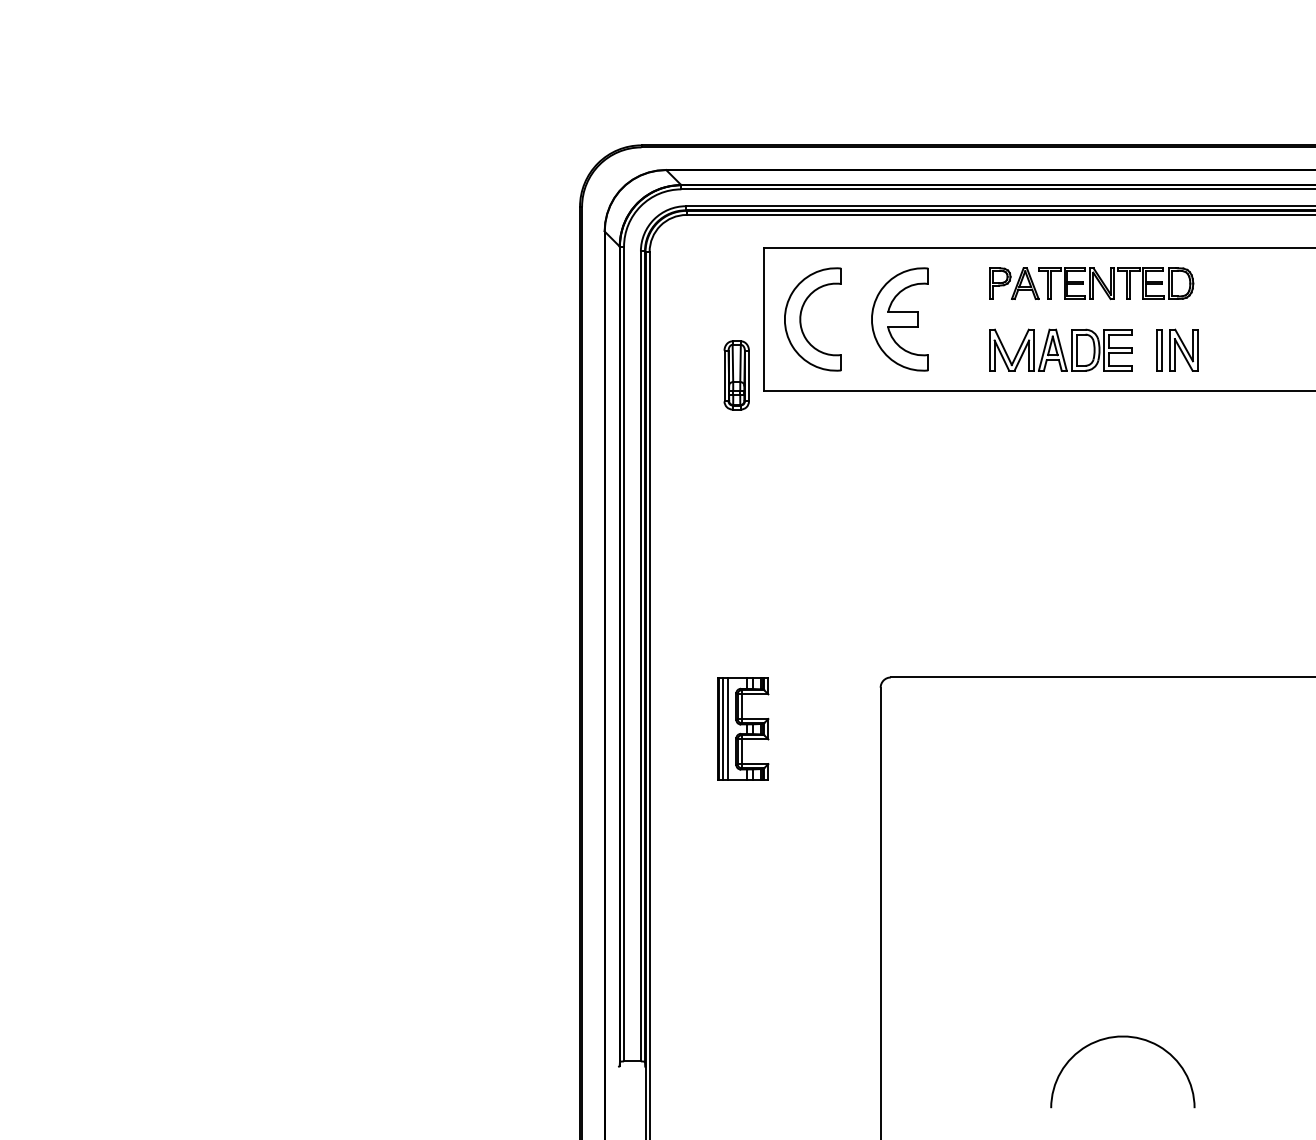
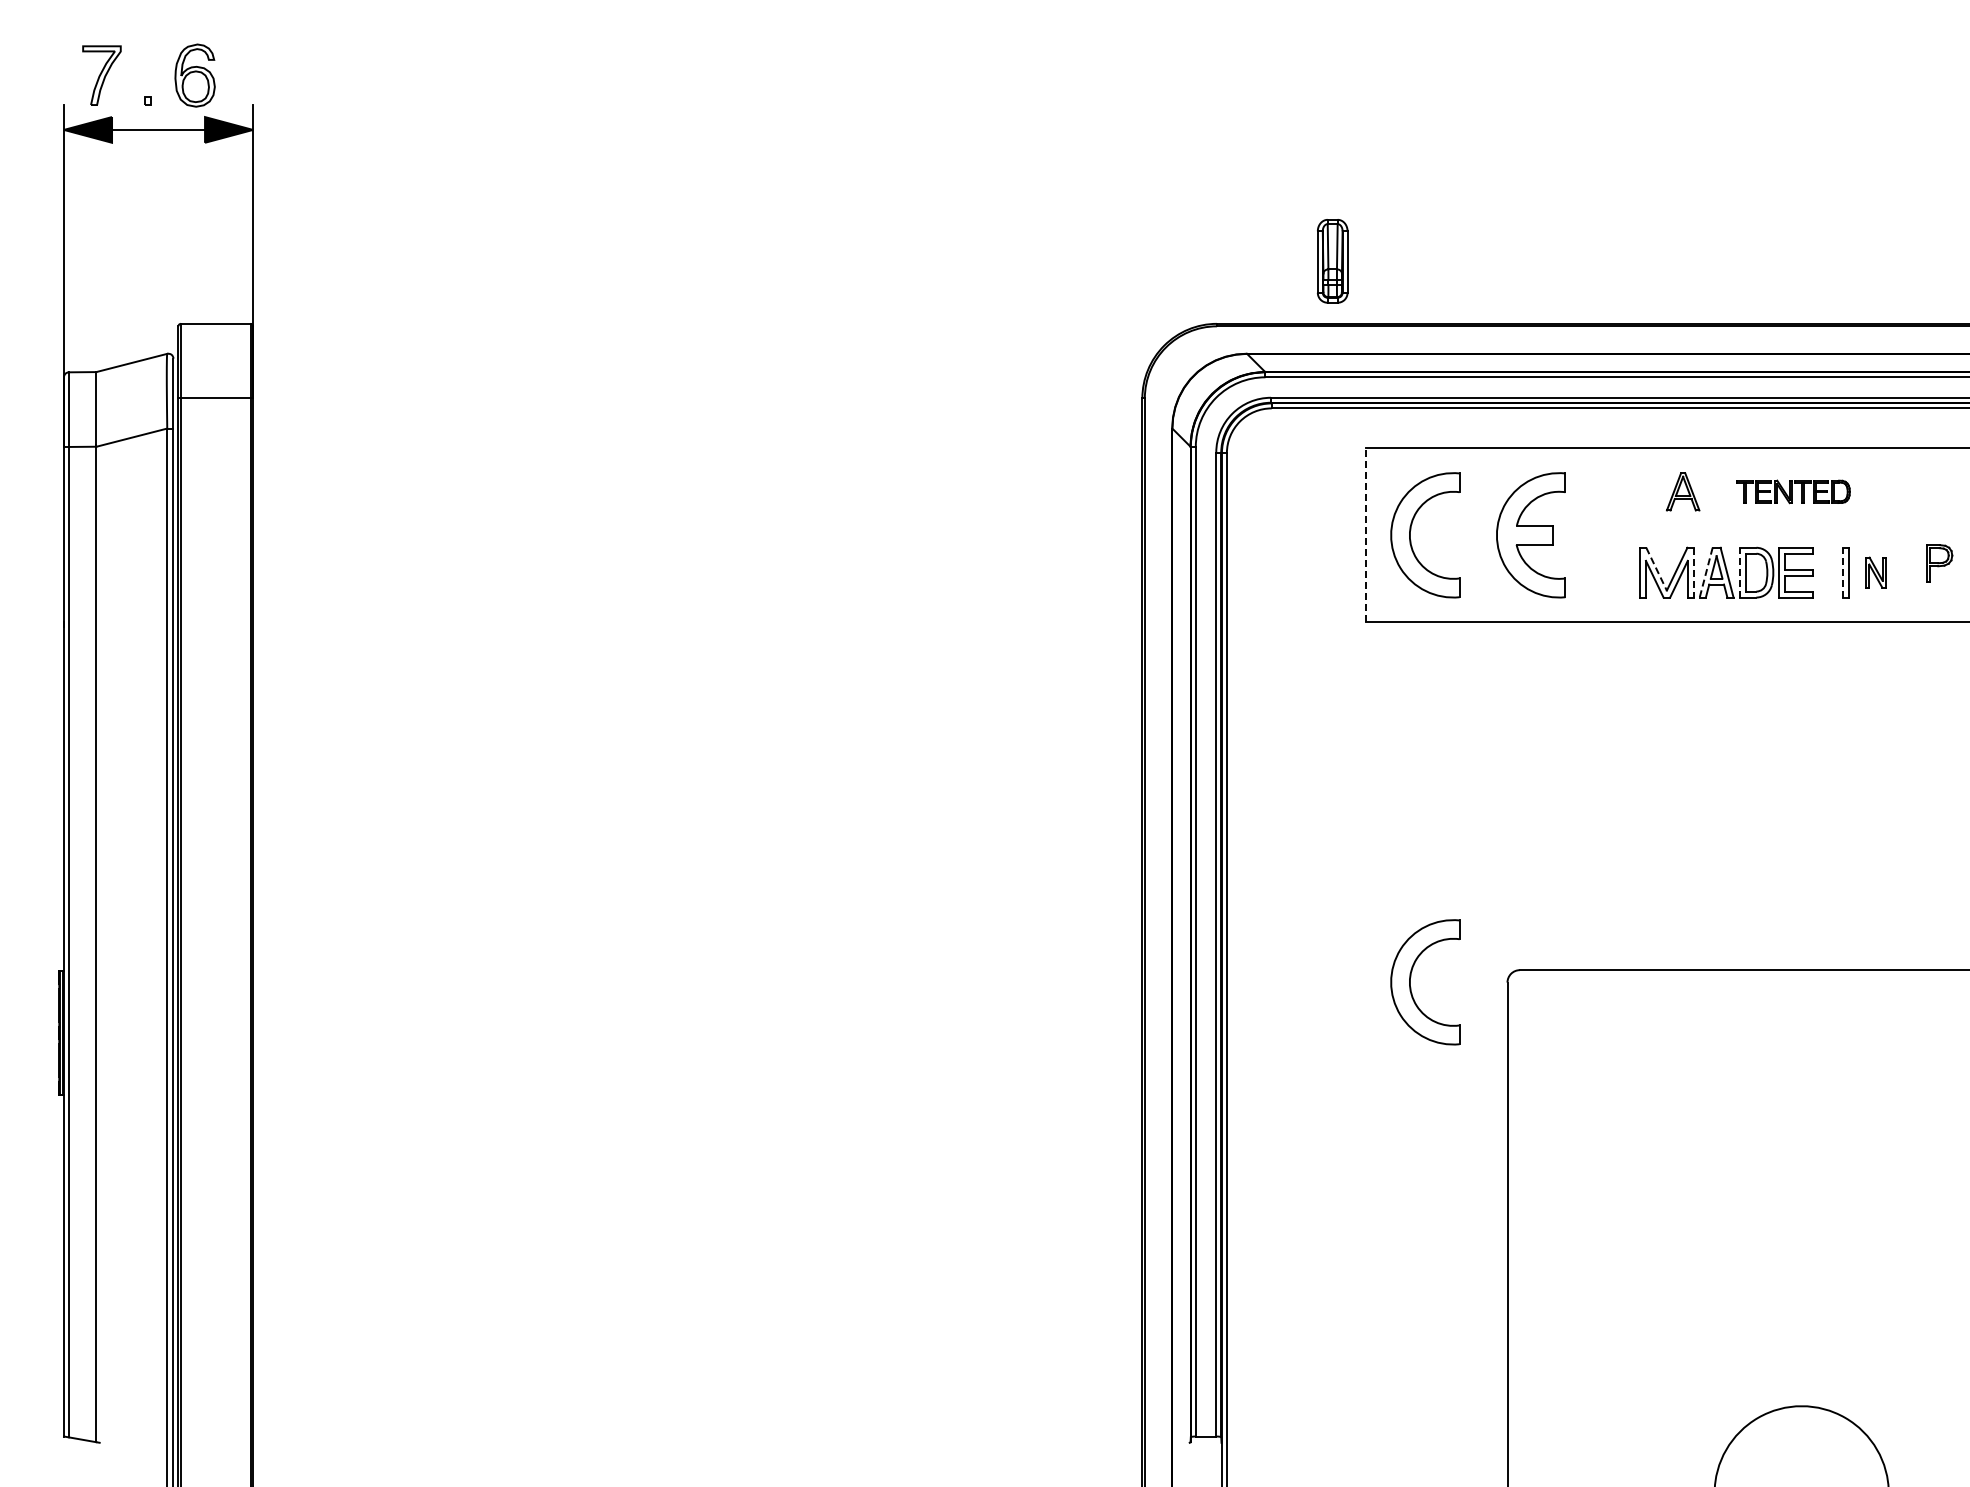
part: (1000, 283) -> (1939, 563), moved
part: (1116, 283) -> (1793, 491), size x0.6
line: (764, 318) -> (1366, 534), solid -> dashed
line: (1003, 347) -> (1656, 569), solid -> dashed
line: (1033, 350) -> (1693, 572), solid -> dashed
line: (1044, 350) -> (1706, 572), solid -> dashed
line: (1071, 350) -> (1739, 572), solid -> dashed
line: (1157, 350) -> (1843, 572), solid -> dashed
part: (1183, 350) -> (1875, 572), size x0.6
part: (736, 375) -> (1332, 261), moved
part: (801, 683) -> (1411, 977), added
part: (743, 728) -> (1340, 1032), removed

